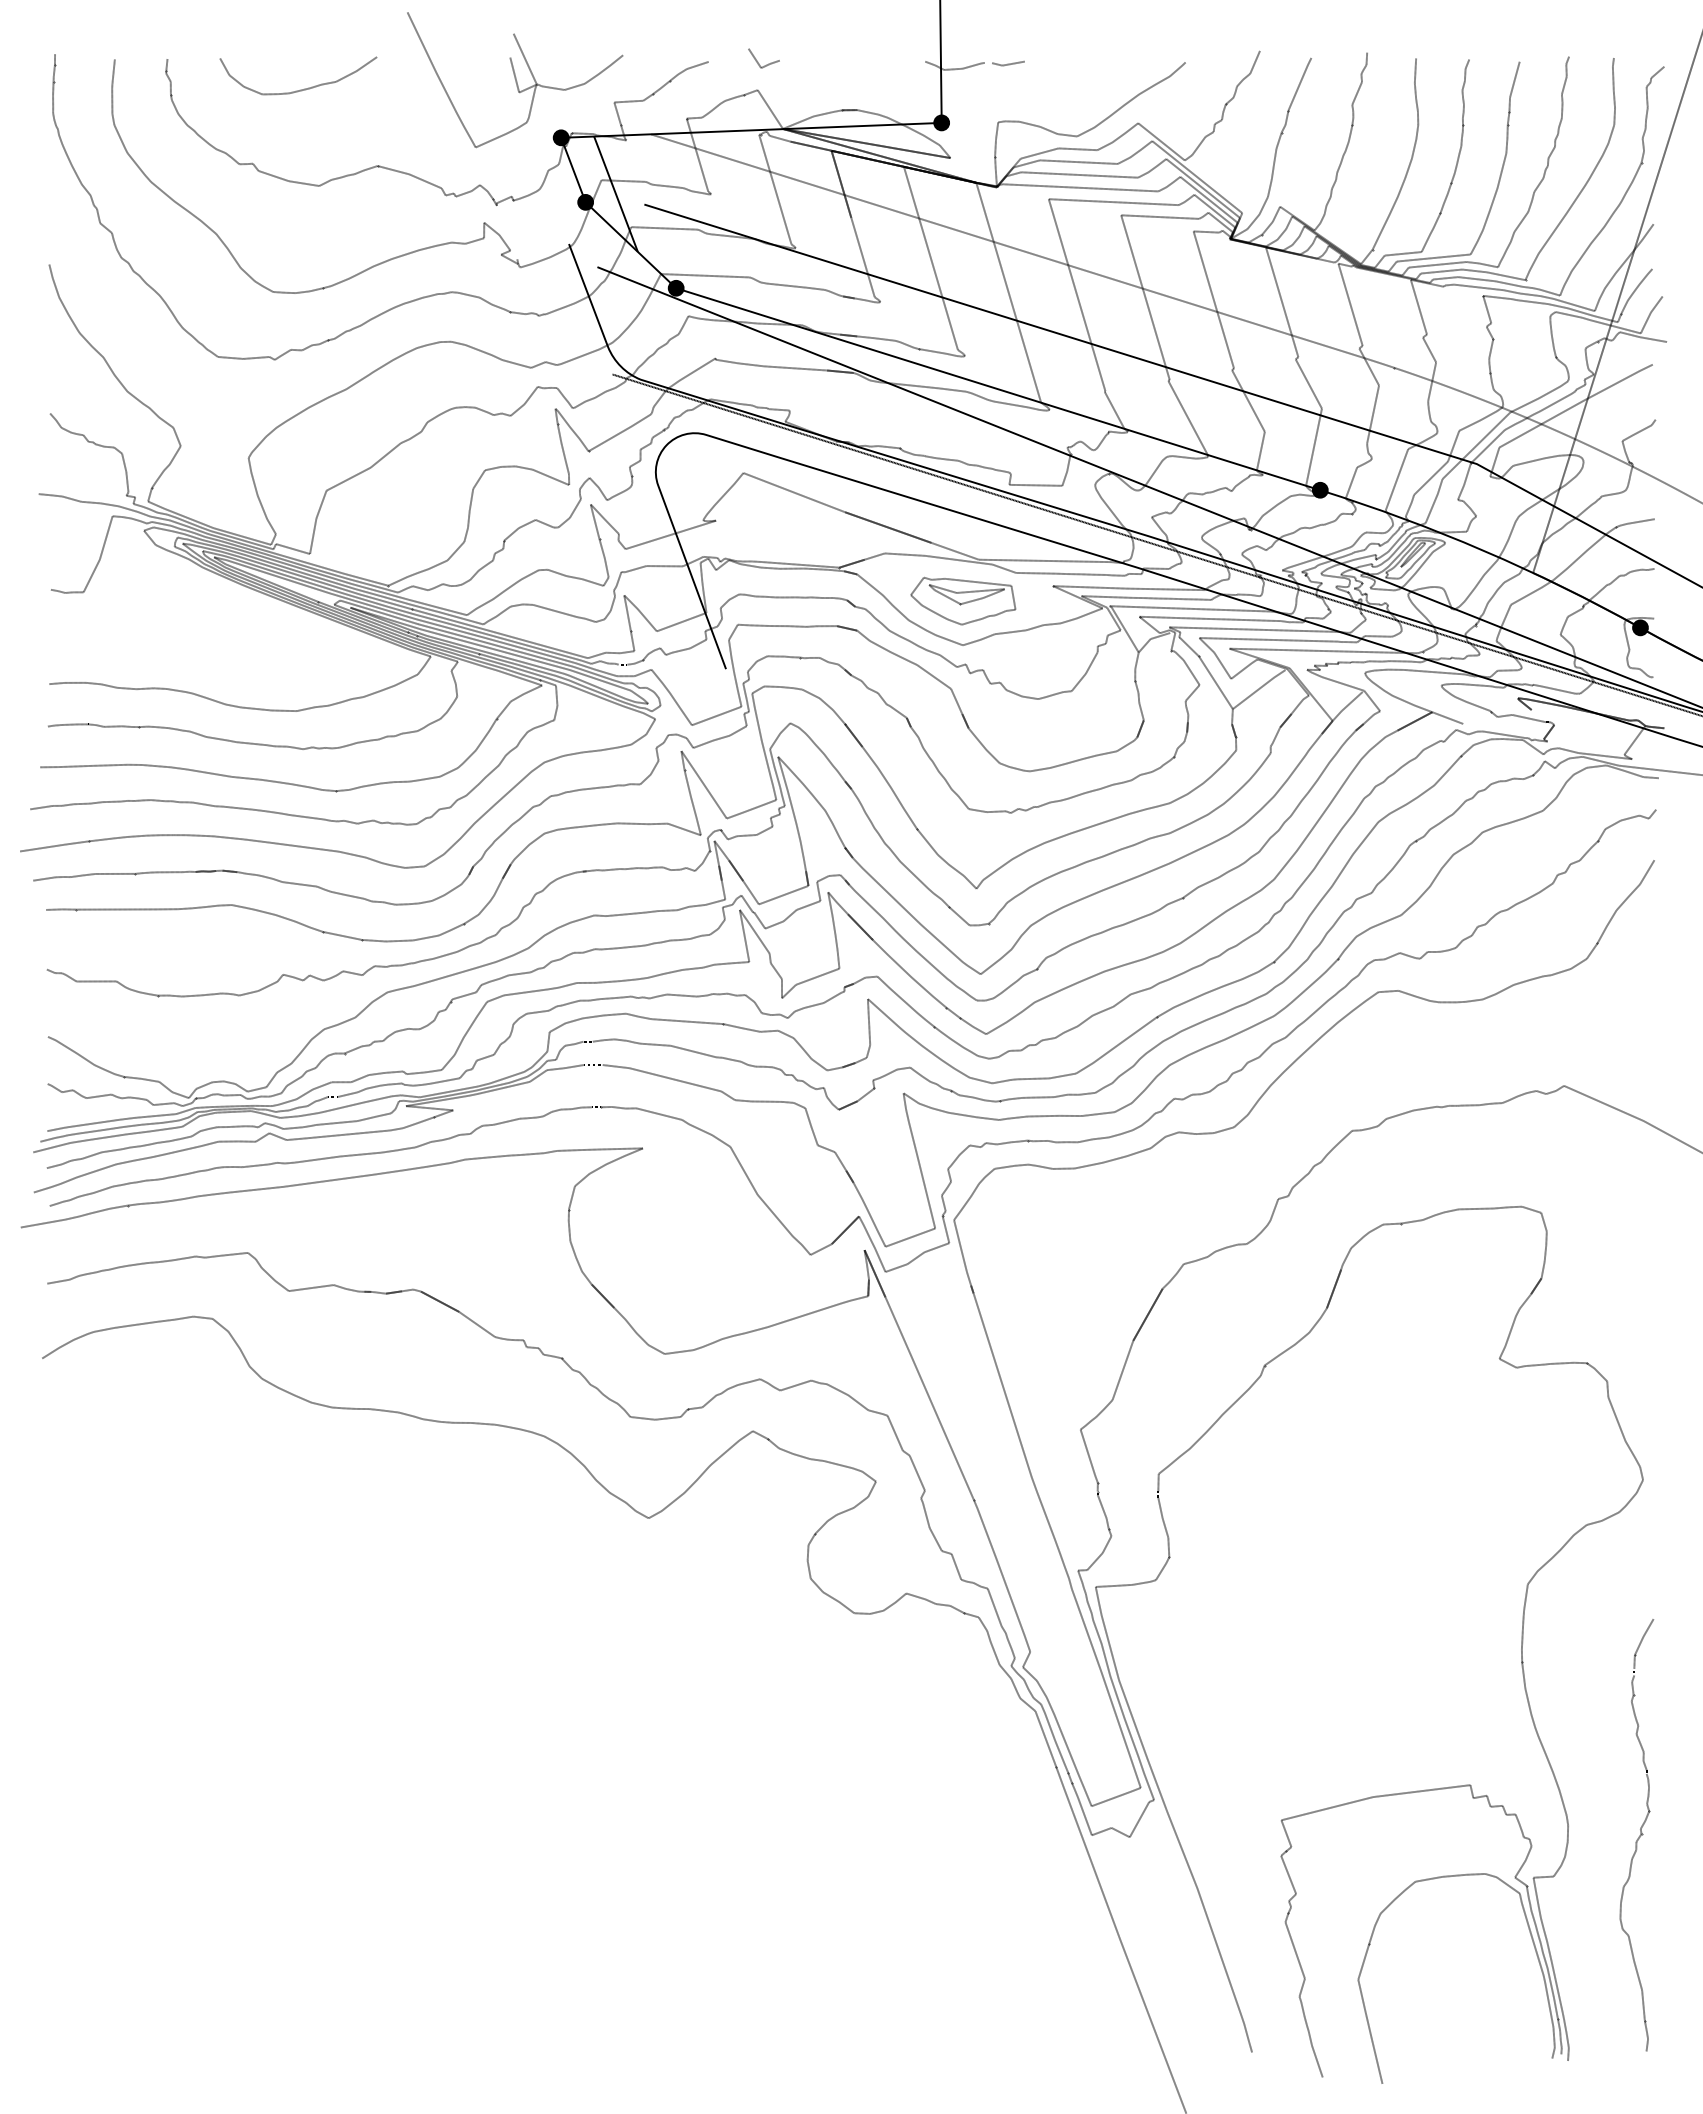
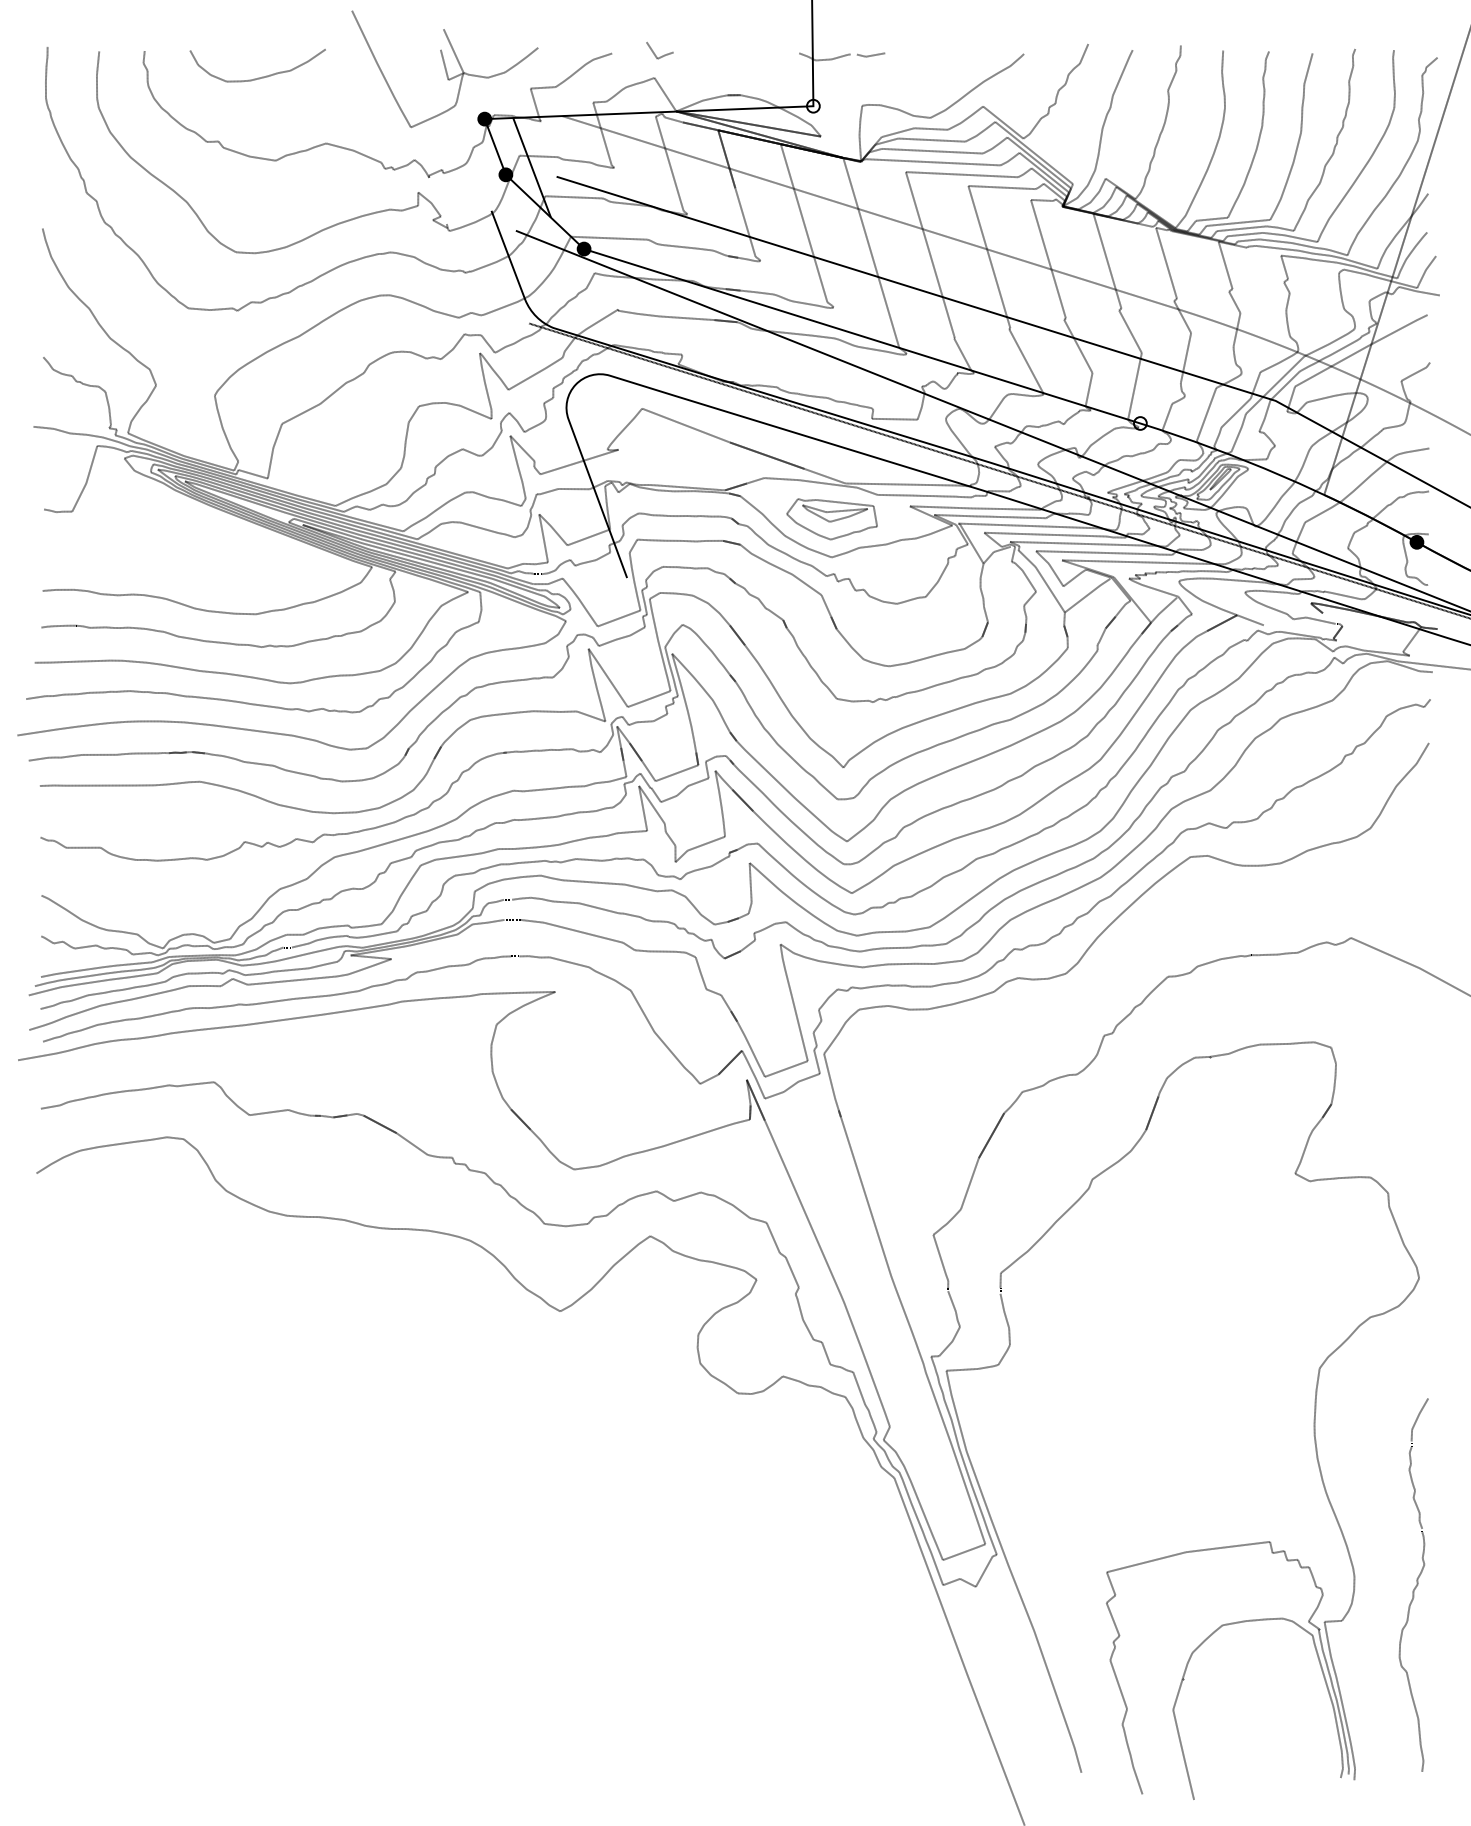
fill: (941, 122) -> (813, 105), removed
fill: (1319, 489) -> (1139, 422), removed

